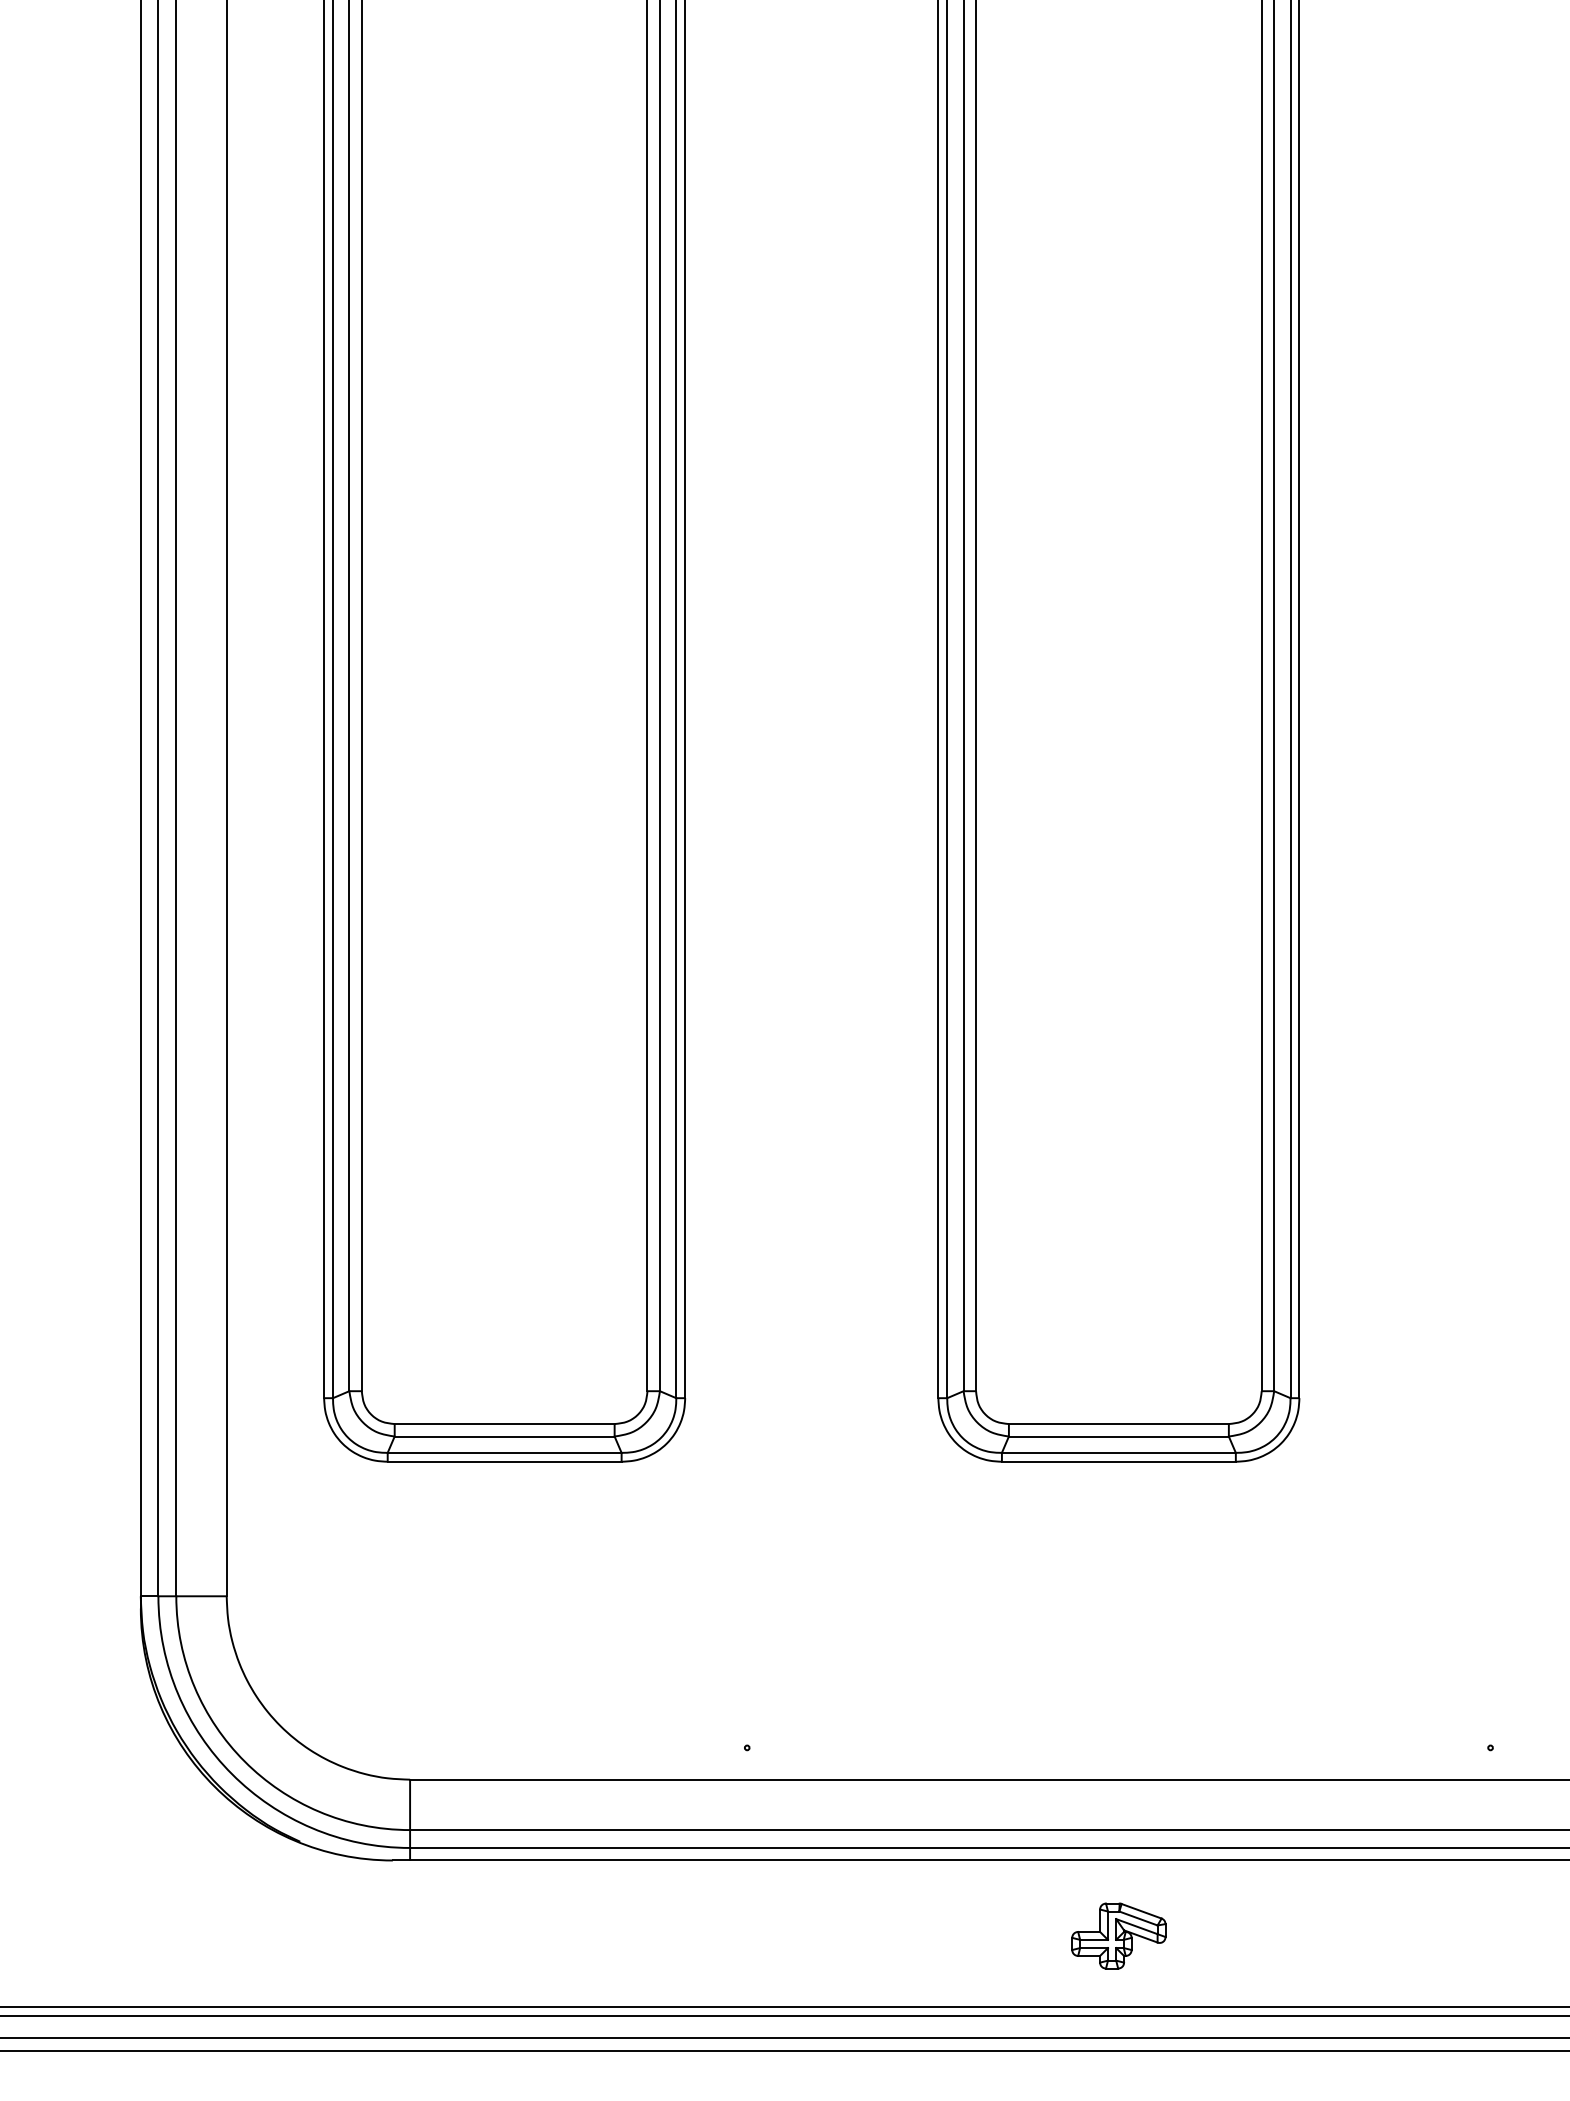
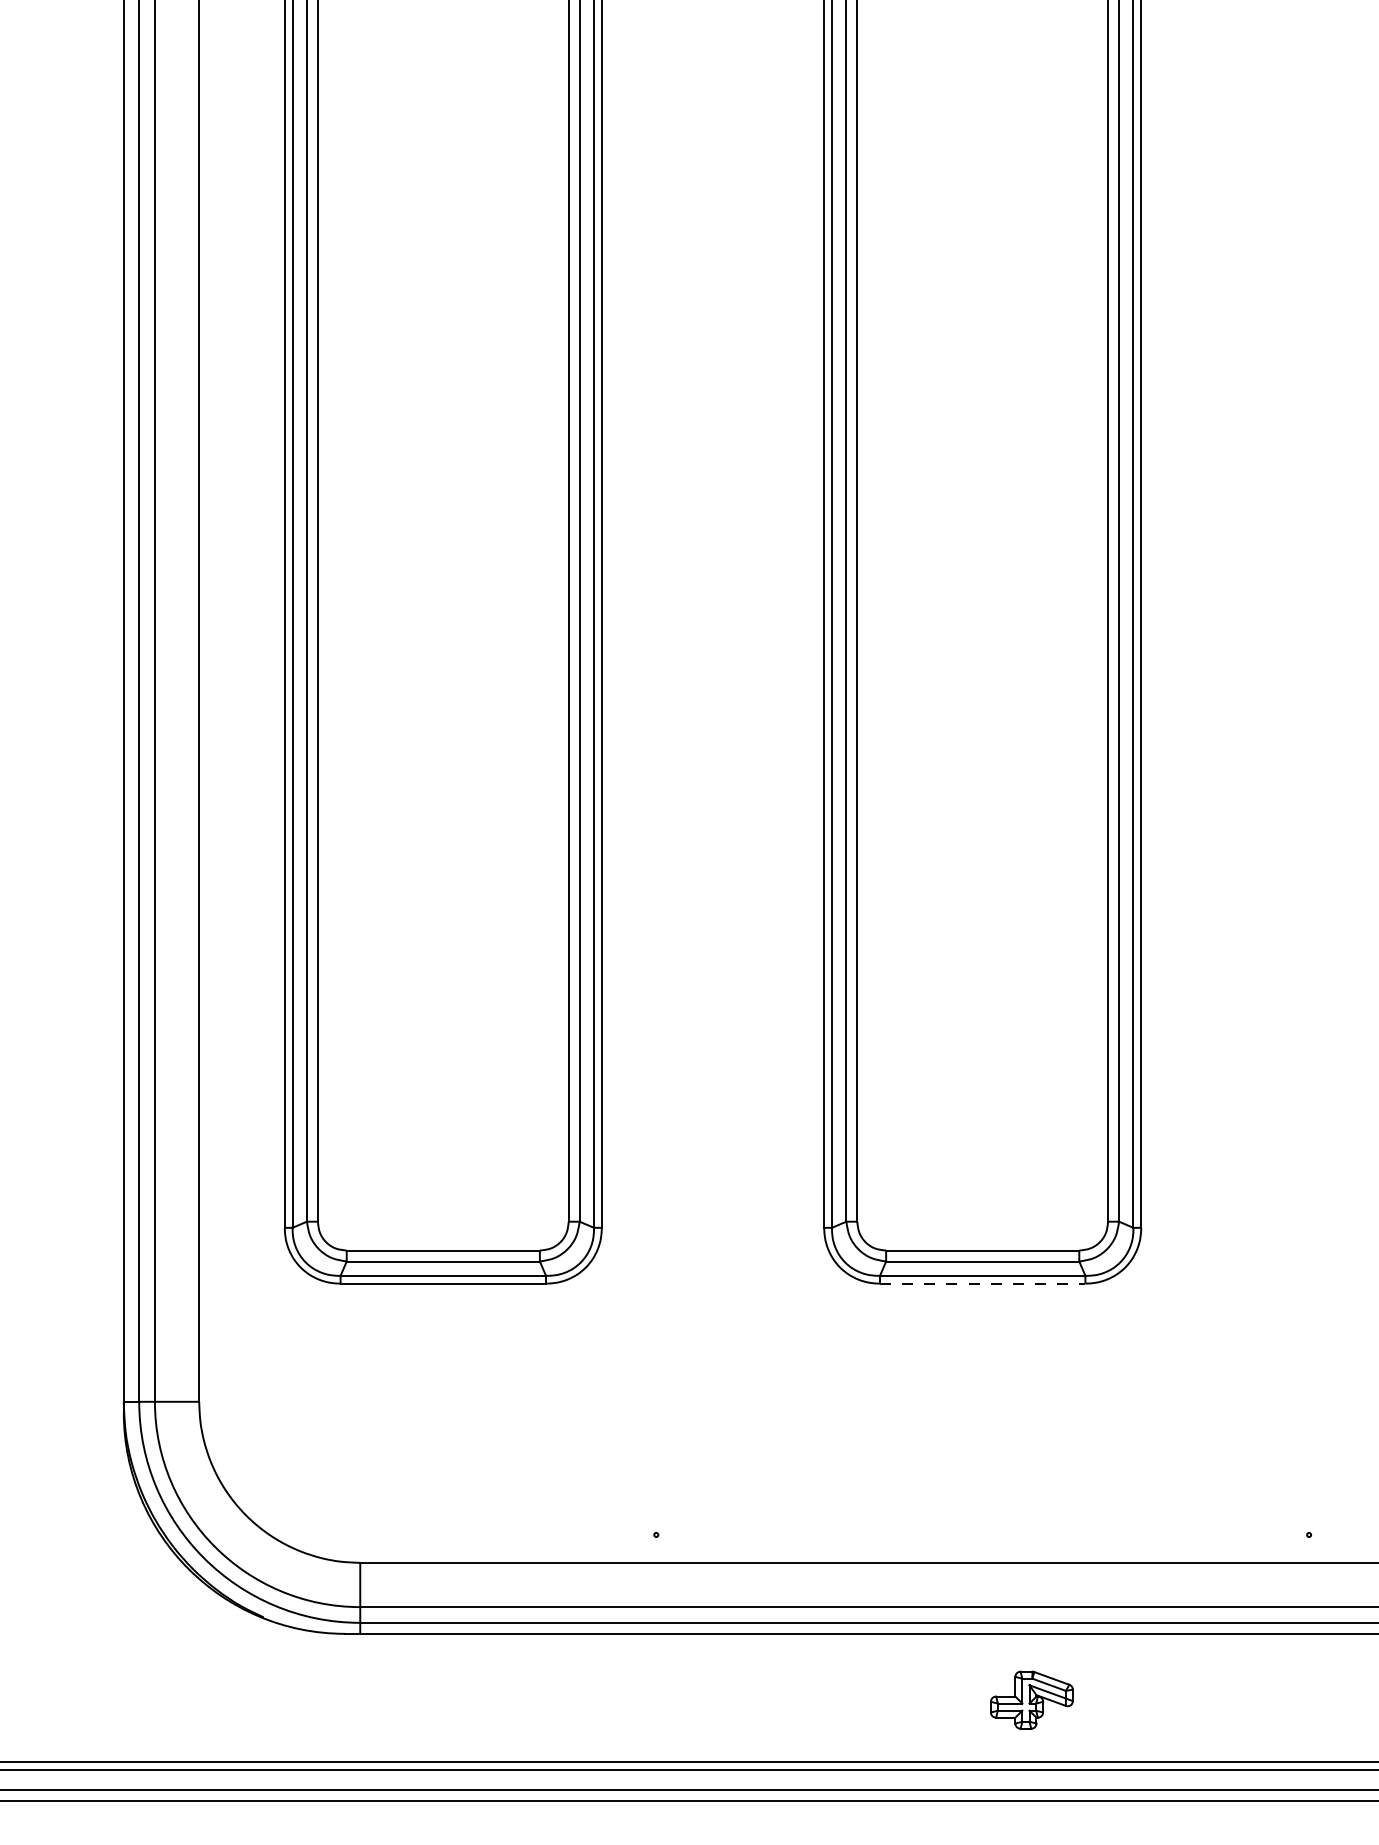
line: (1118, 1461) -> (982, 1283), solid -> dashed
part: (1118, 1935) -> (1031, 1699), moved

